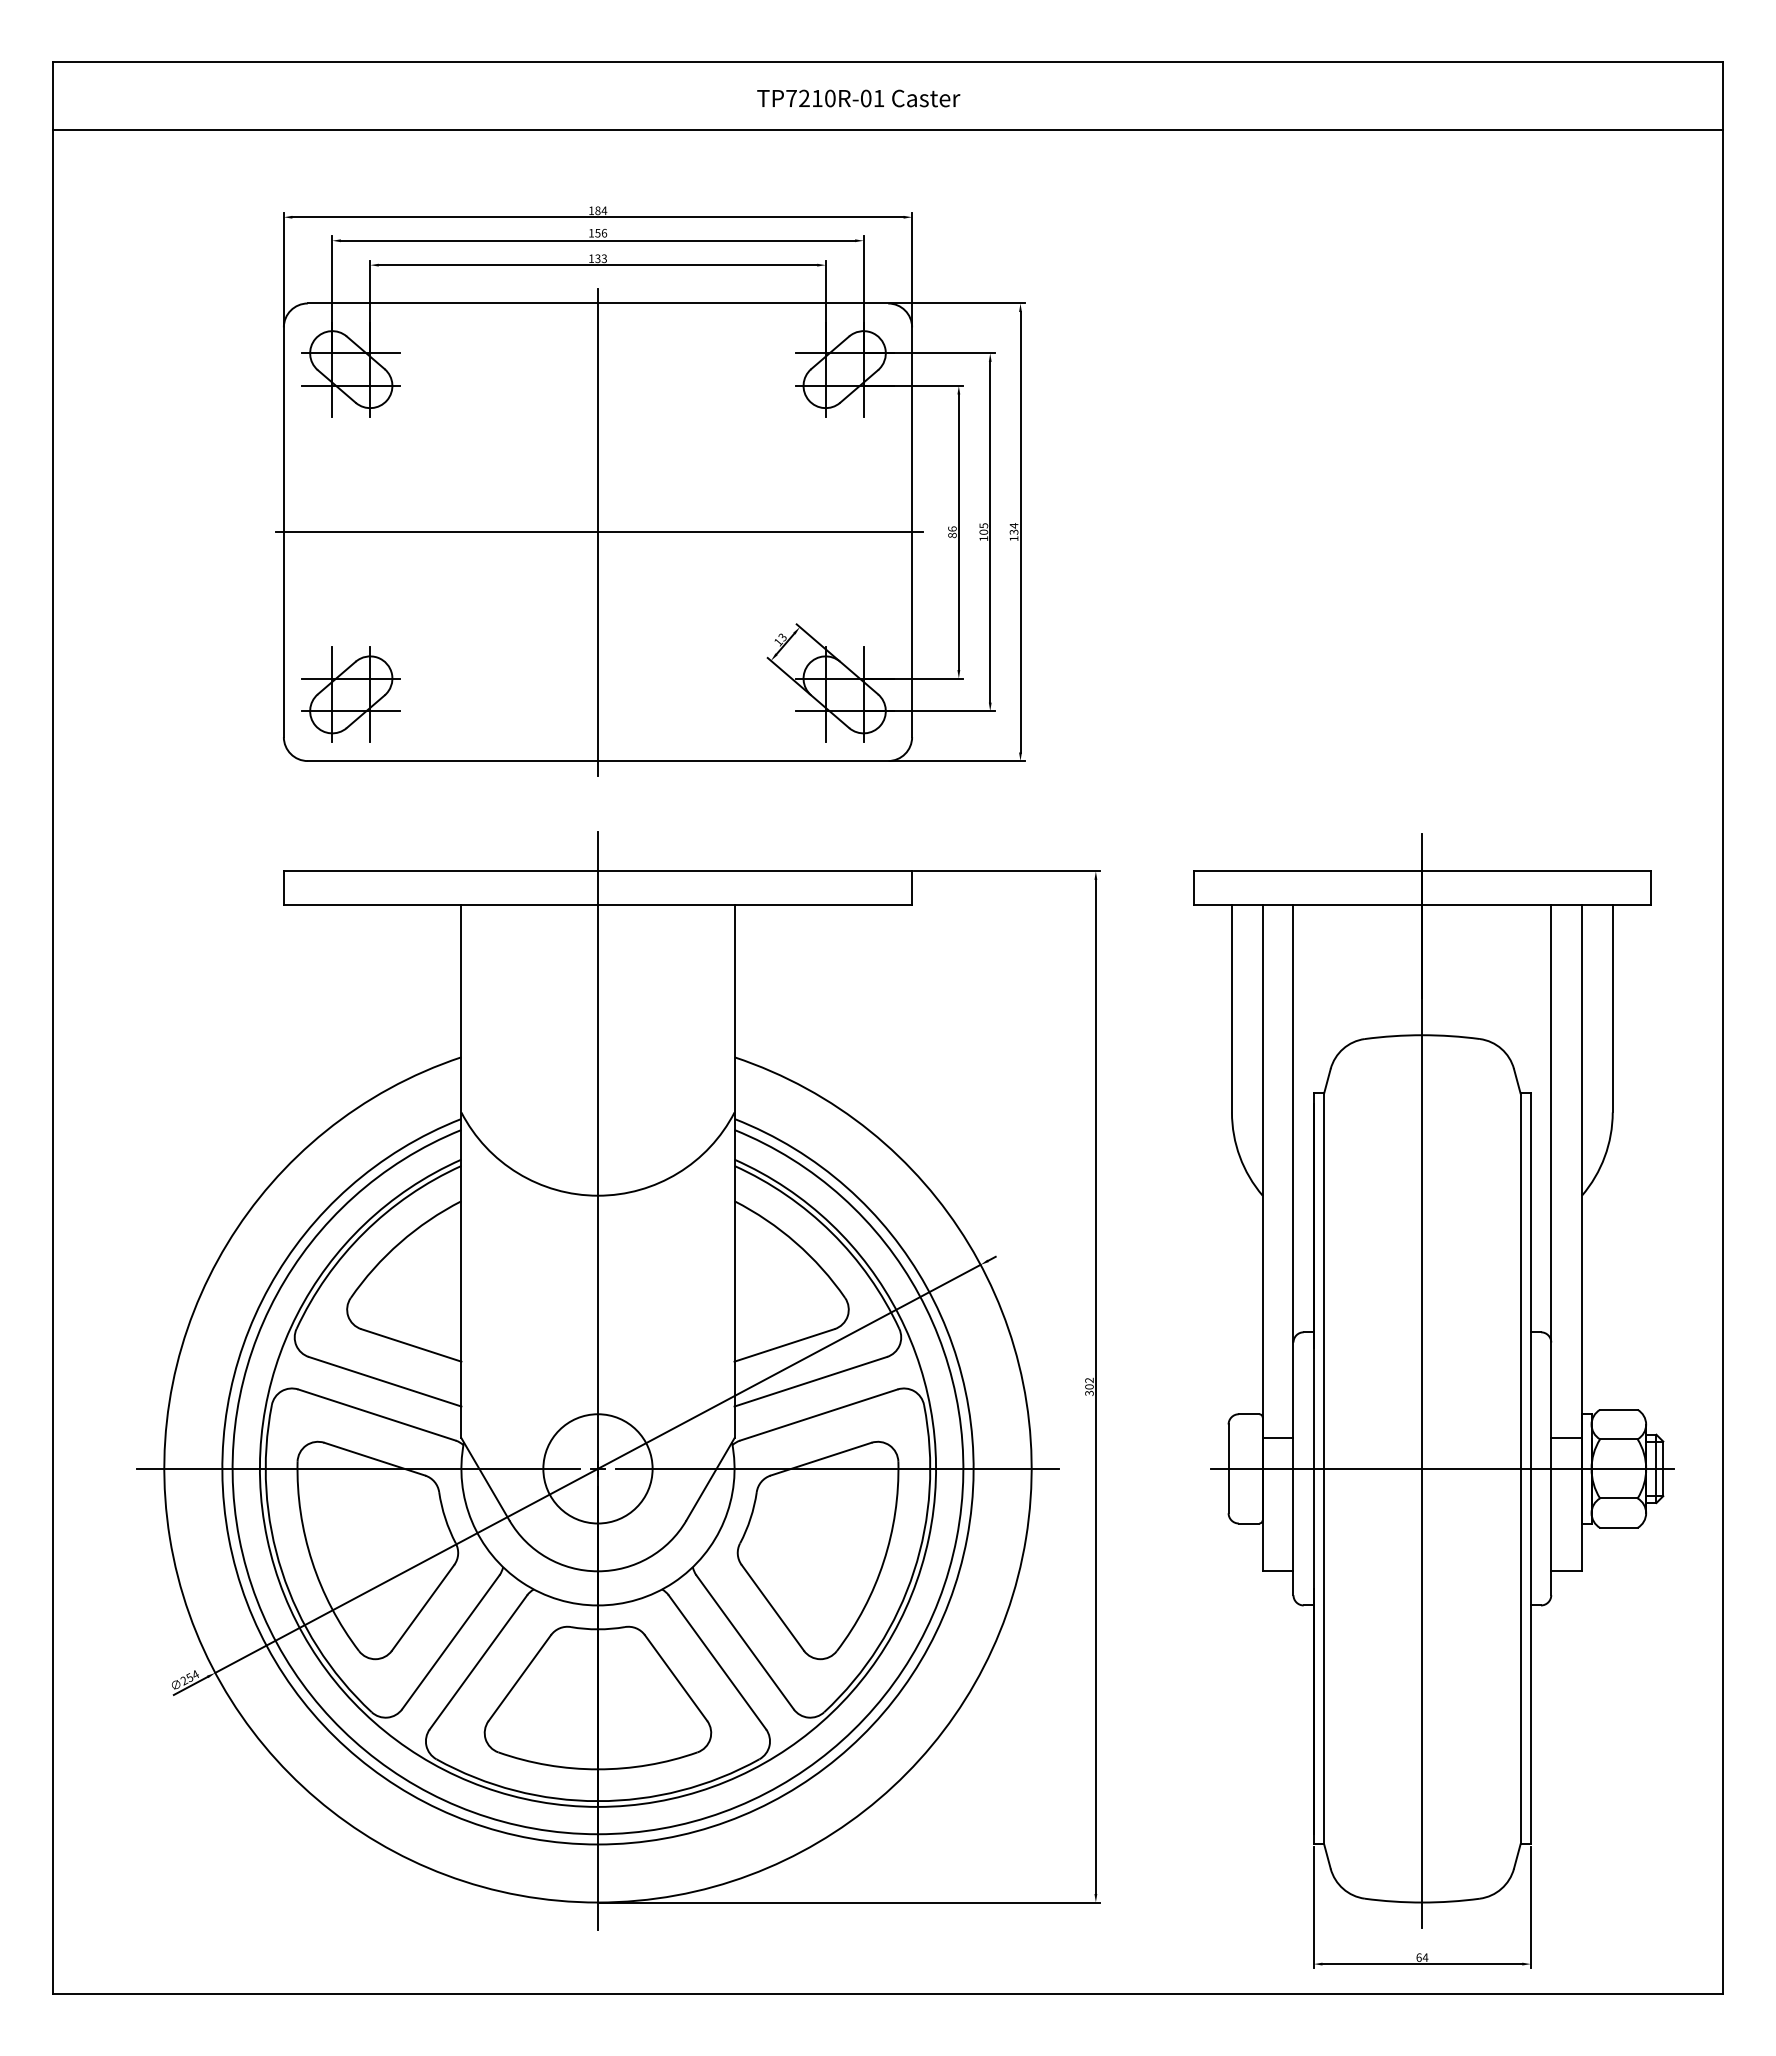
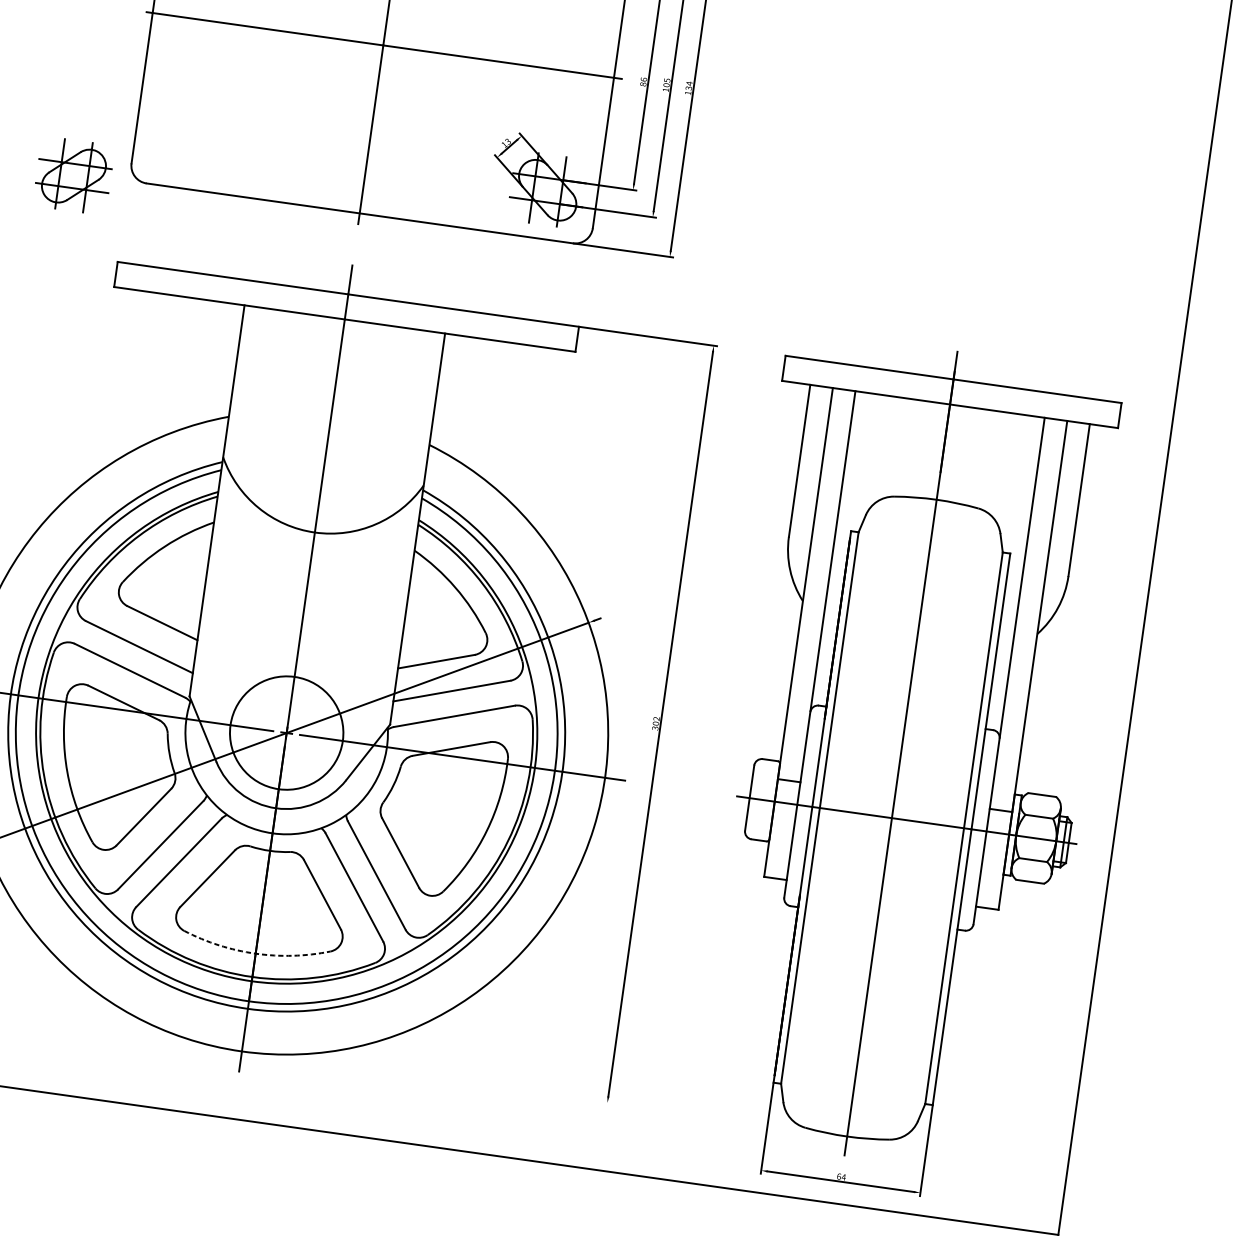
part: (350, 694) -> (73, 175), moved
circle: (597, 1468) -> (286, 732), size x1.4
arc: (597, 1769) -> (255, 953), solid -> dashed
line: (850, 1902) -> (427, 1077), removed

